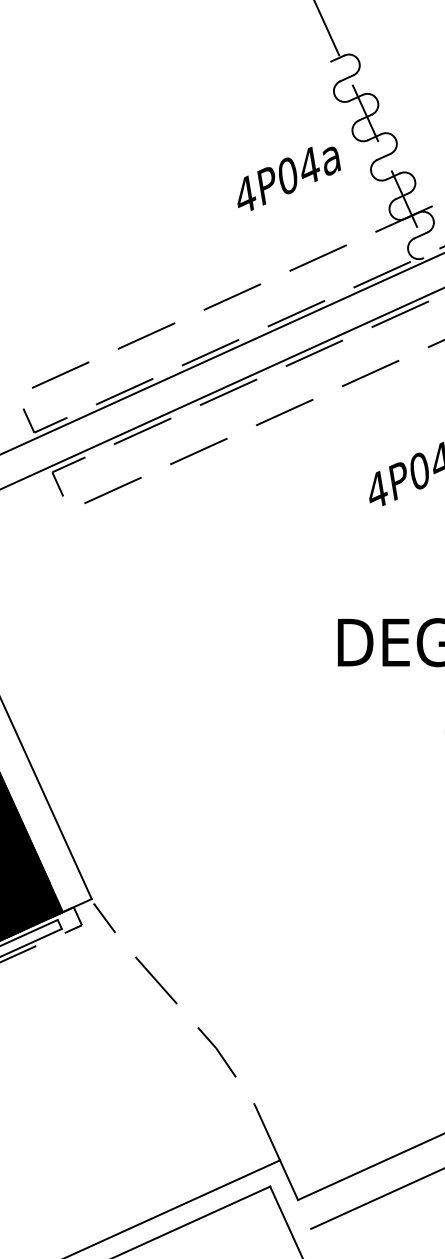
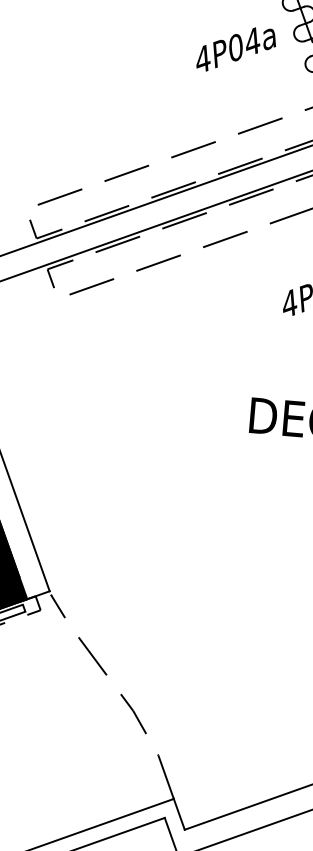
text: (288, 178) -> (236, 49), moved

